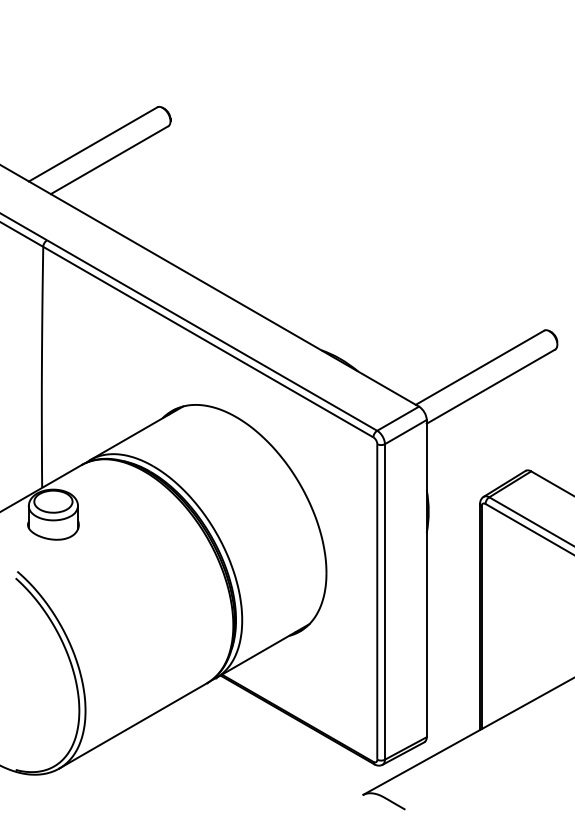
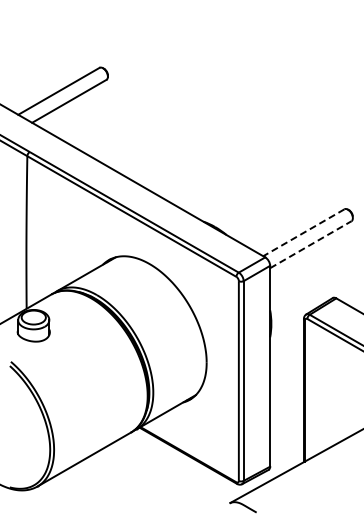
line: (479, 367) -> (303, 232), solid -> dashed
line: (490, 386) -> (310, 244), solid -> dashed

